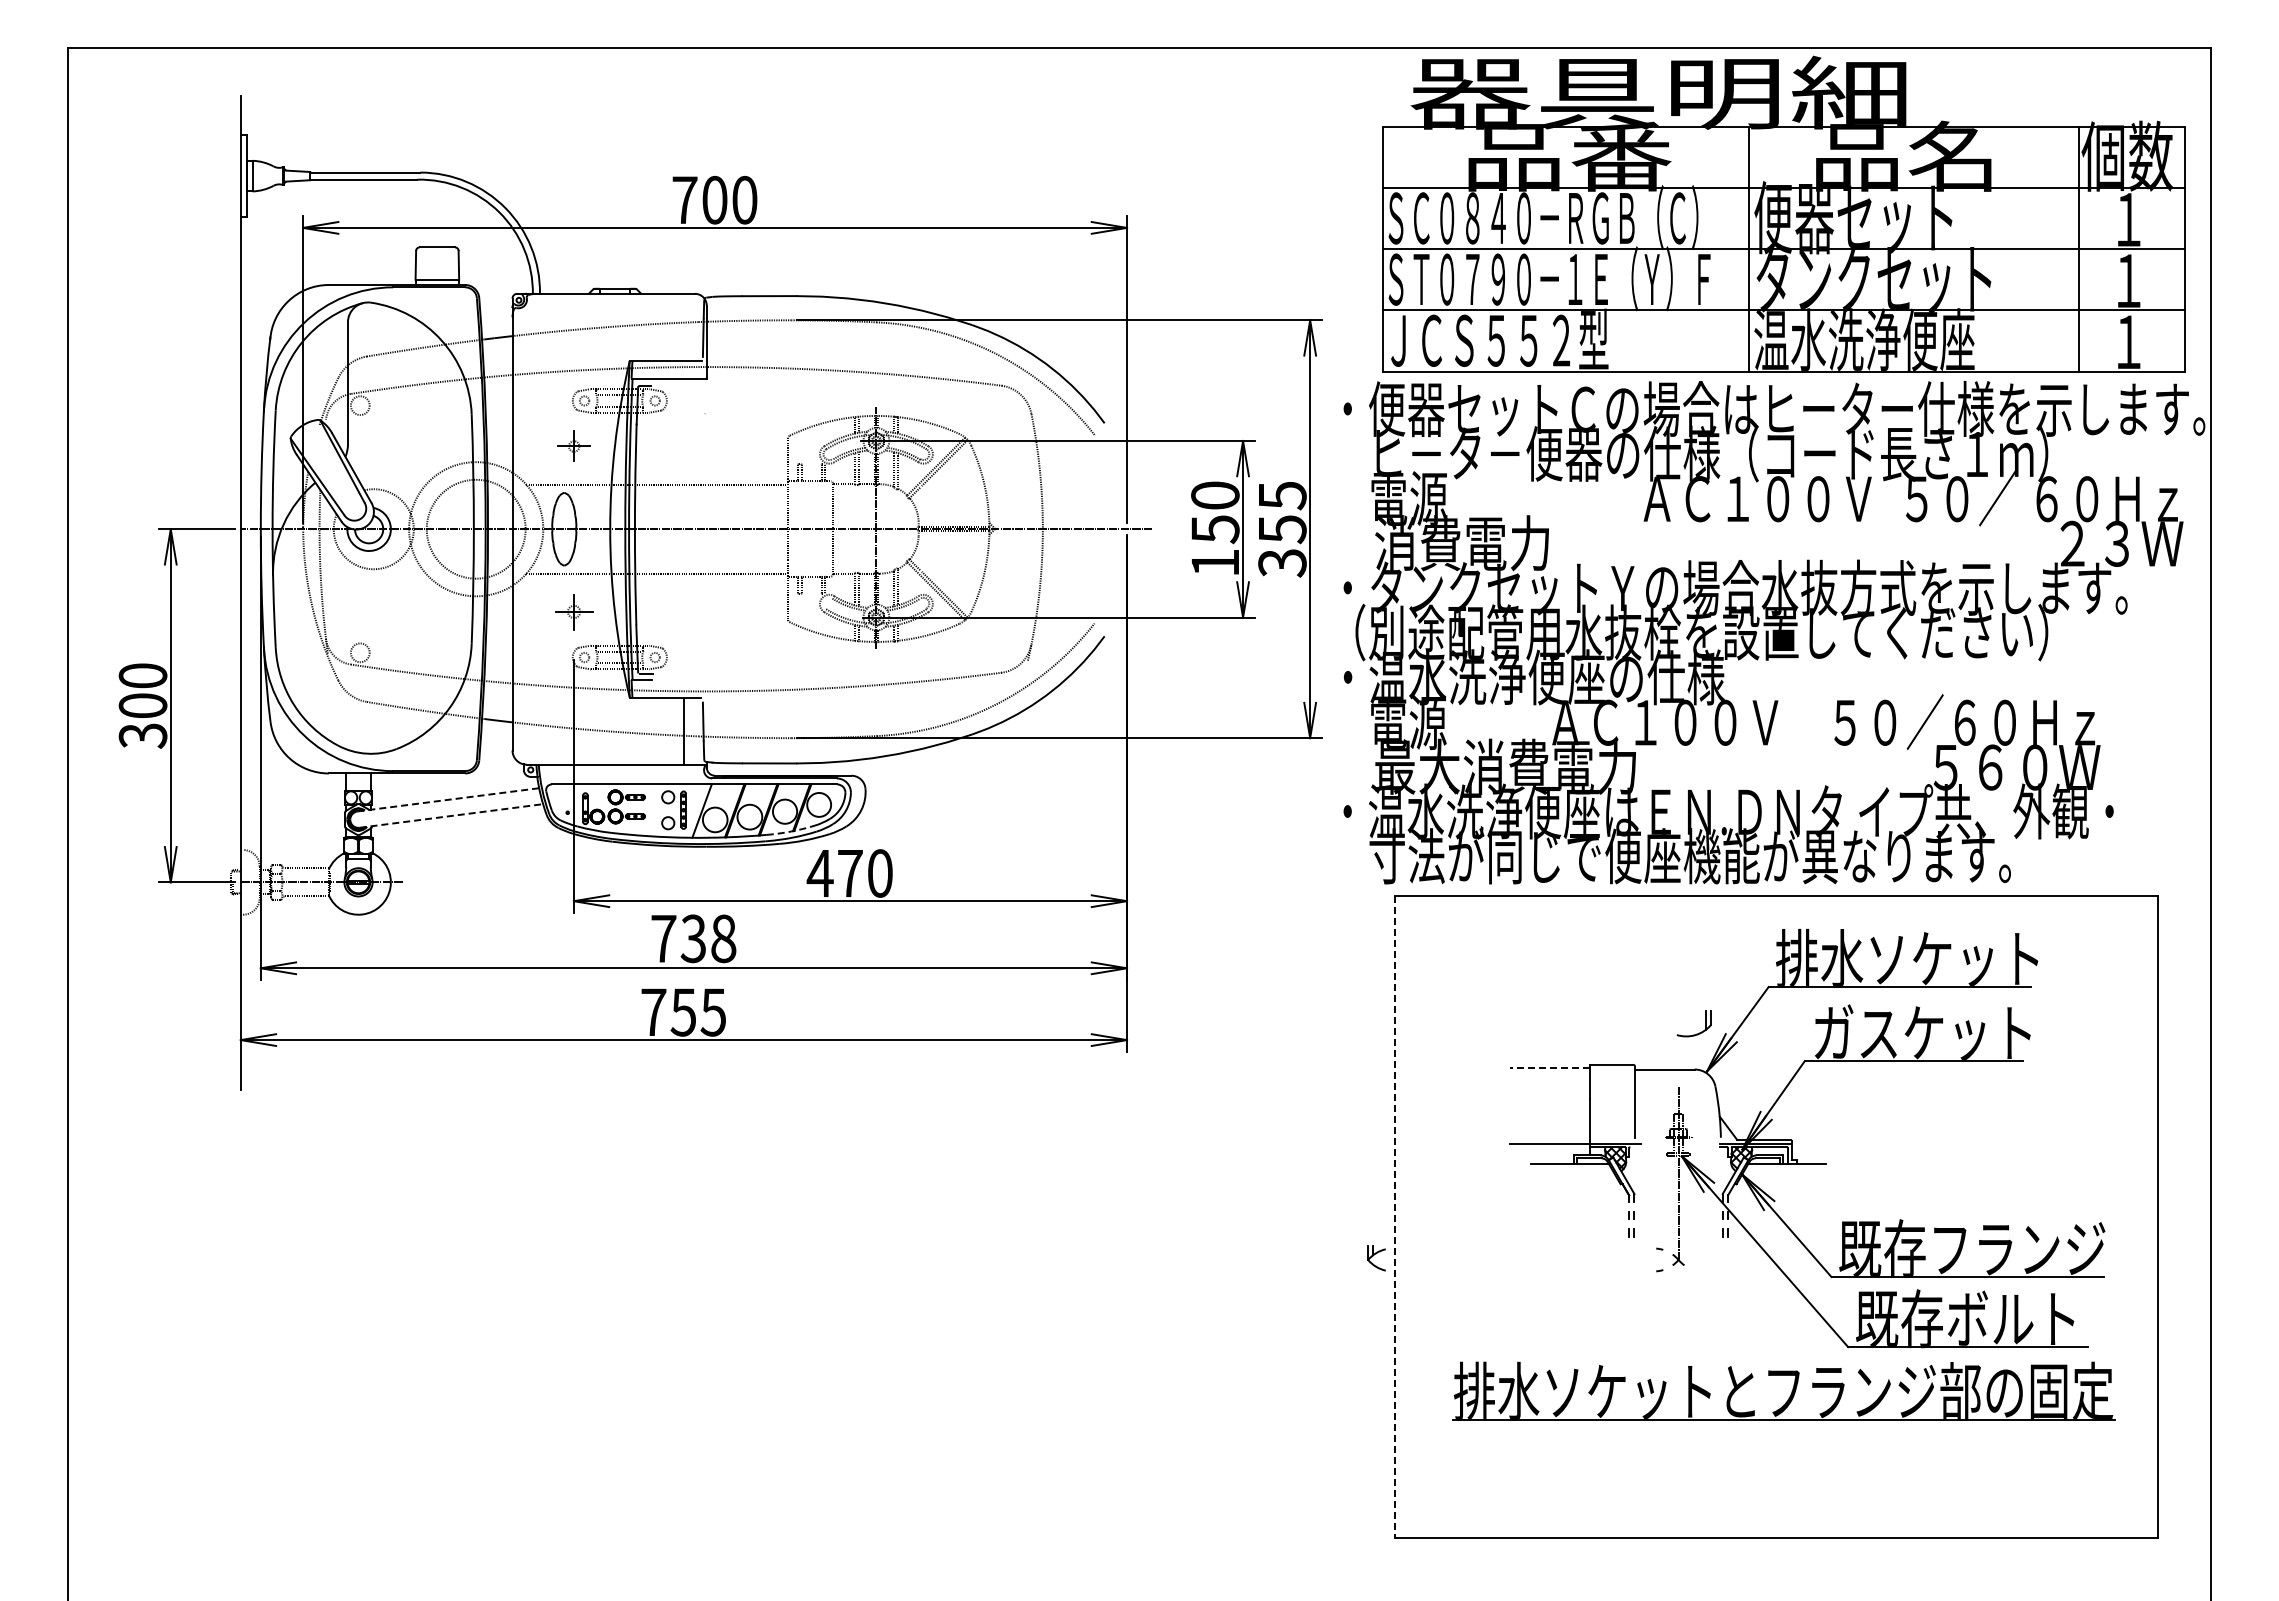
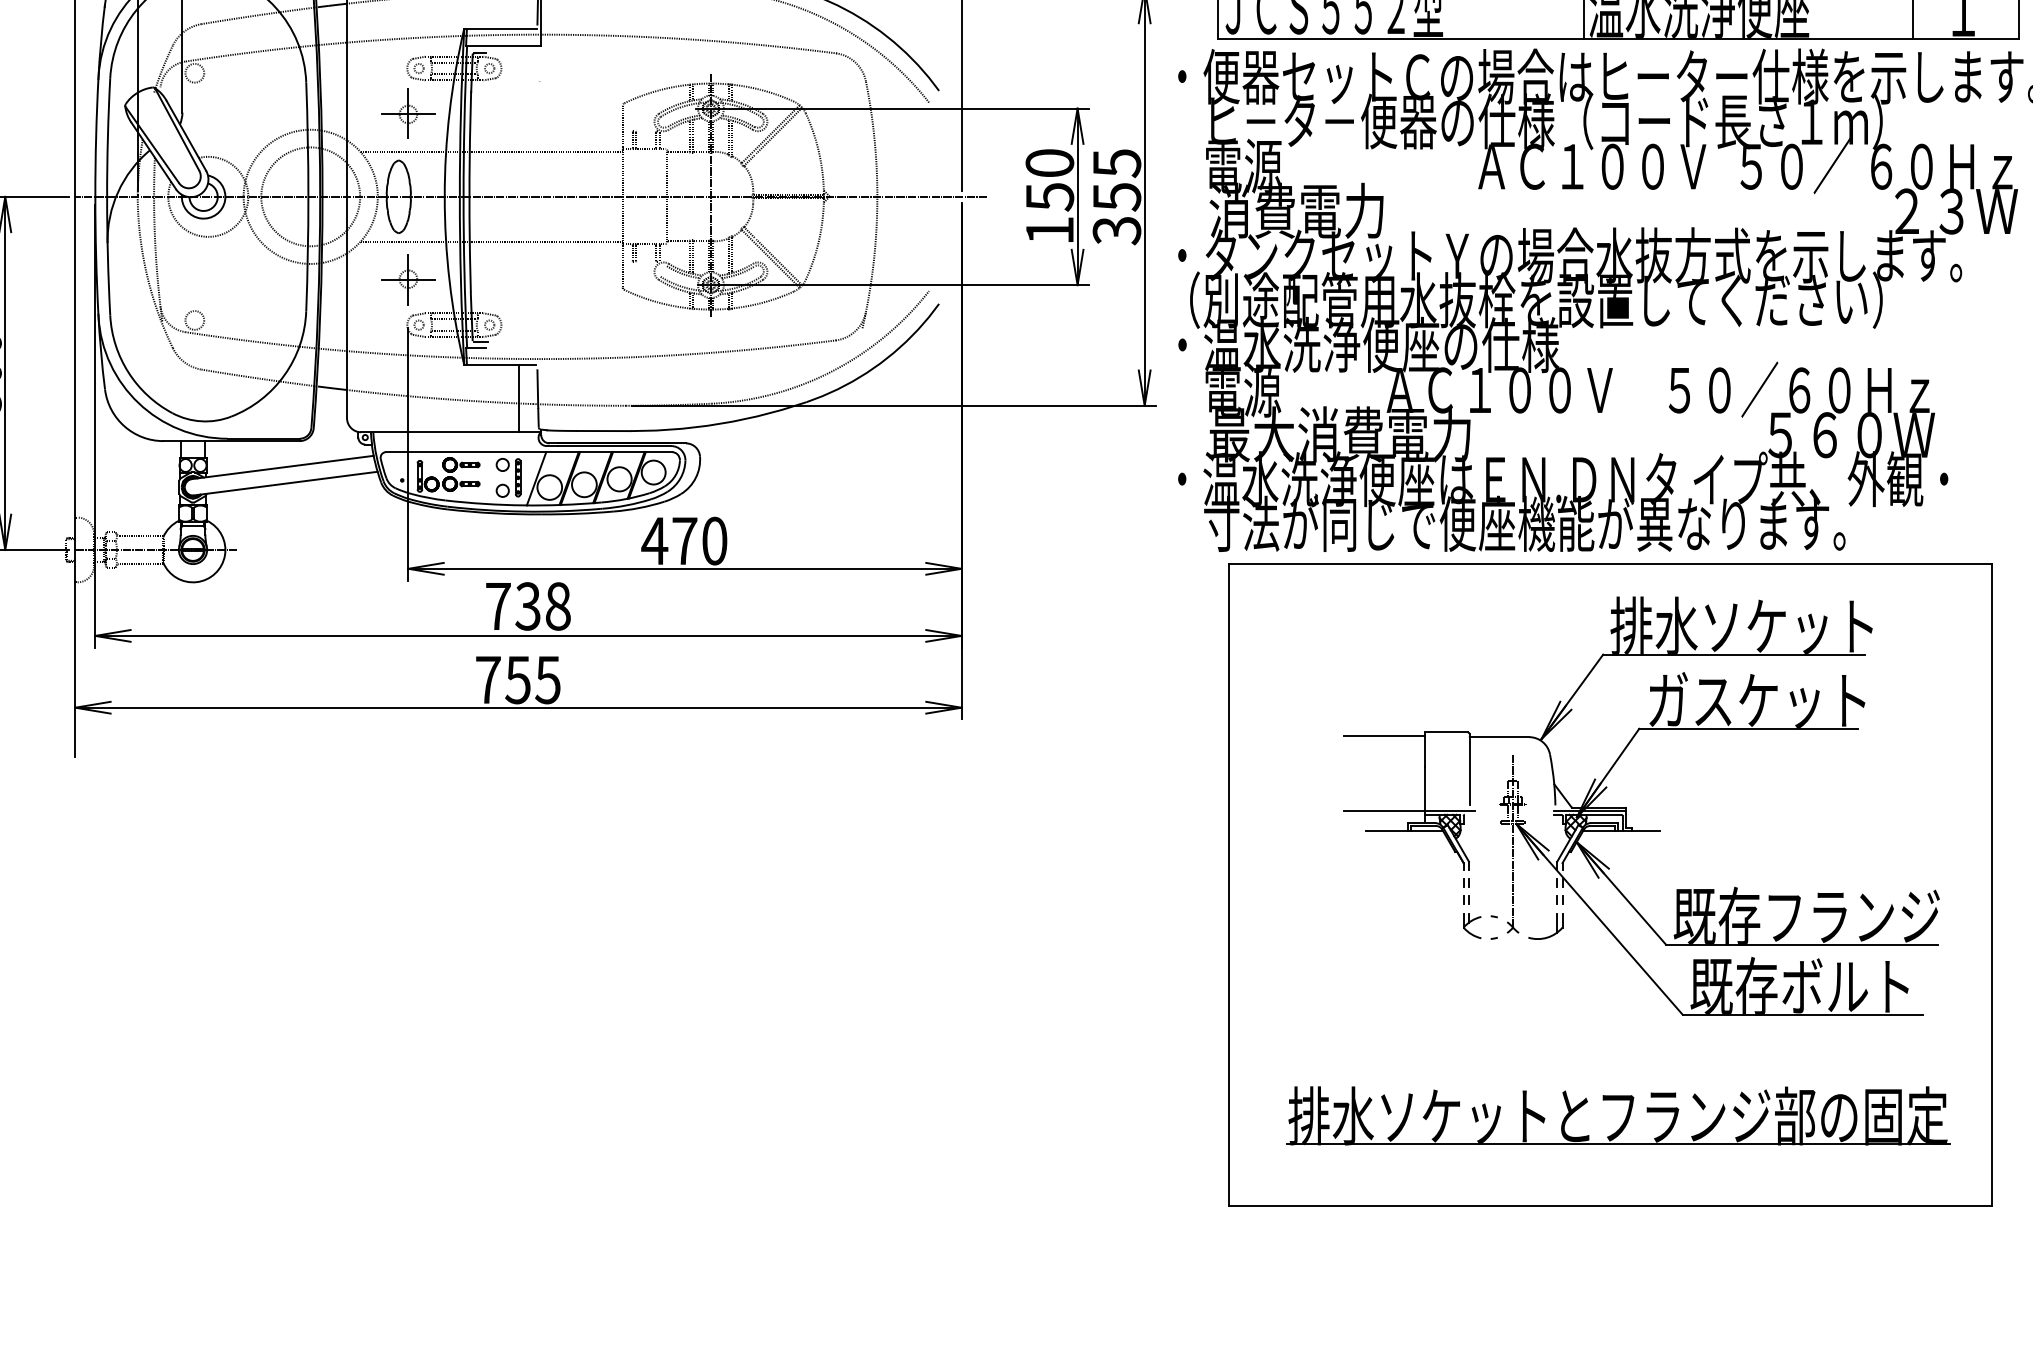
part: (574, 445) -> (409, 113), size x1.67
part: (574, 612) -> (409, 280), size x1.43
line: (448, 799) -> (283, 467), dashed -> solid
line: (451, 815) -> (286, 483), dashed -> solid
arc: (791, 831) -> (626, 499), dashed -> solid
part: (1696, 1033) -> (1548, 936), moved
line: (1549, 1068) -> (1384, 736), dashed -> solid
line: (1394, 1217) -> (1229, 885), dashed -> solid
part: (1376, 1258) -> (1472, 926), moved
part: (1791, 1391) -> (1626, 1116), moved

